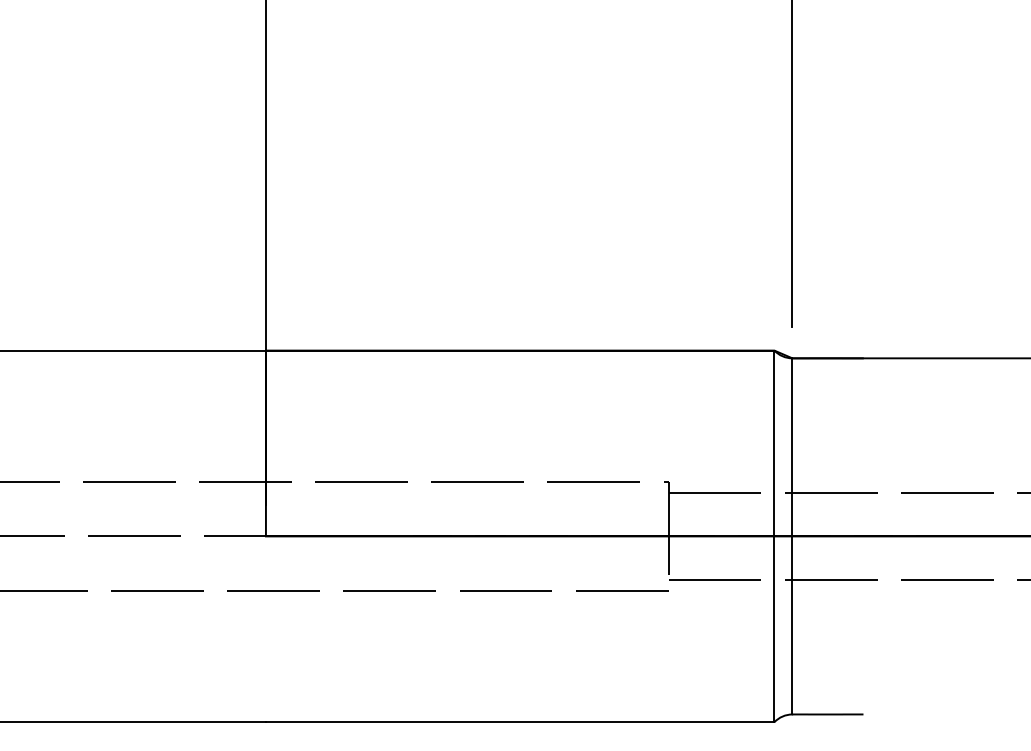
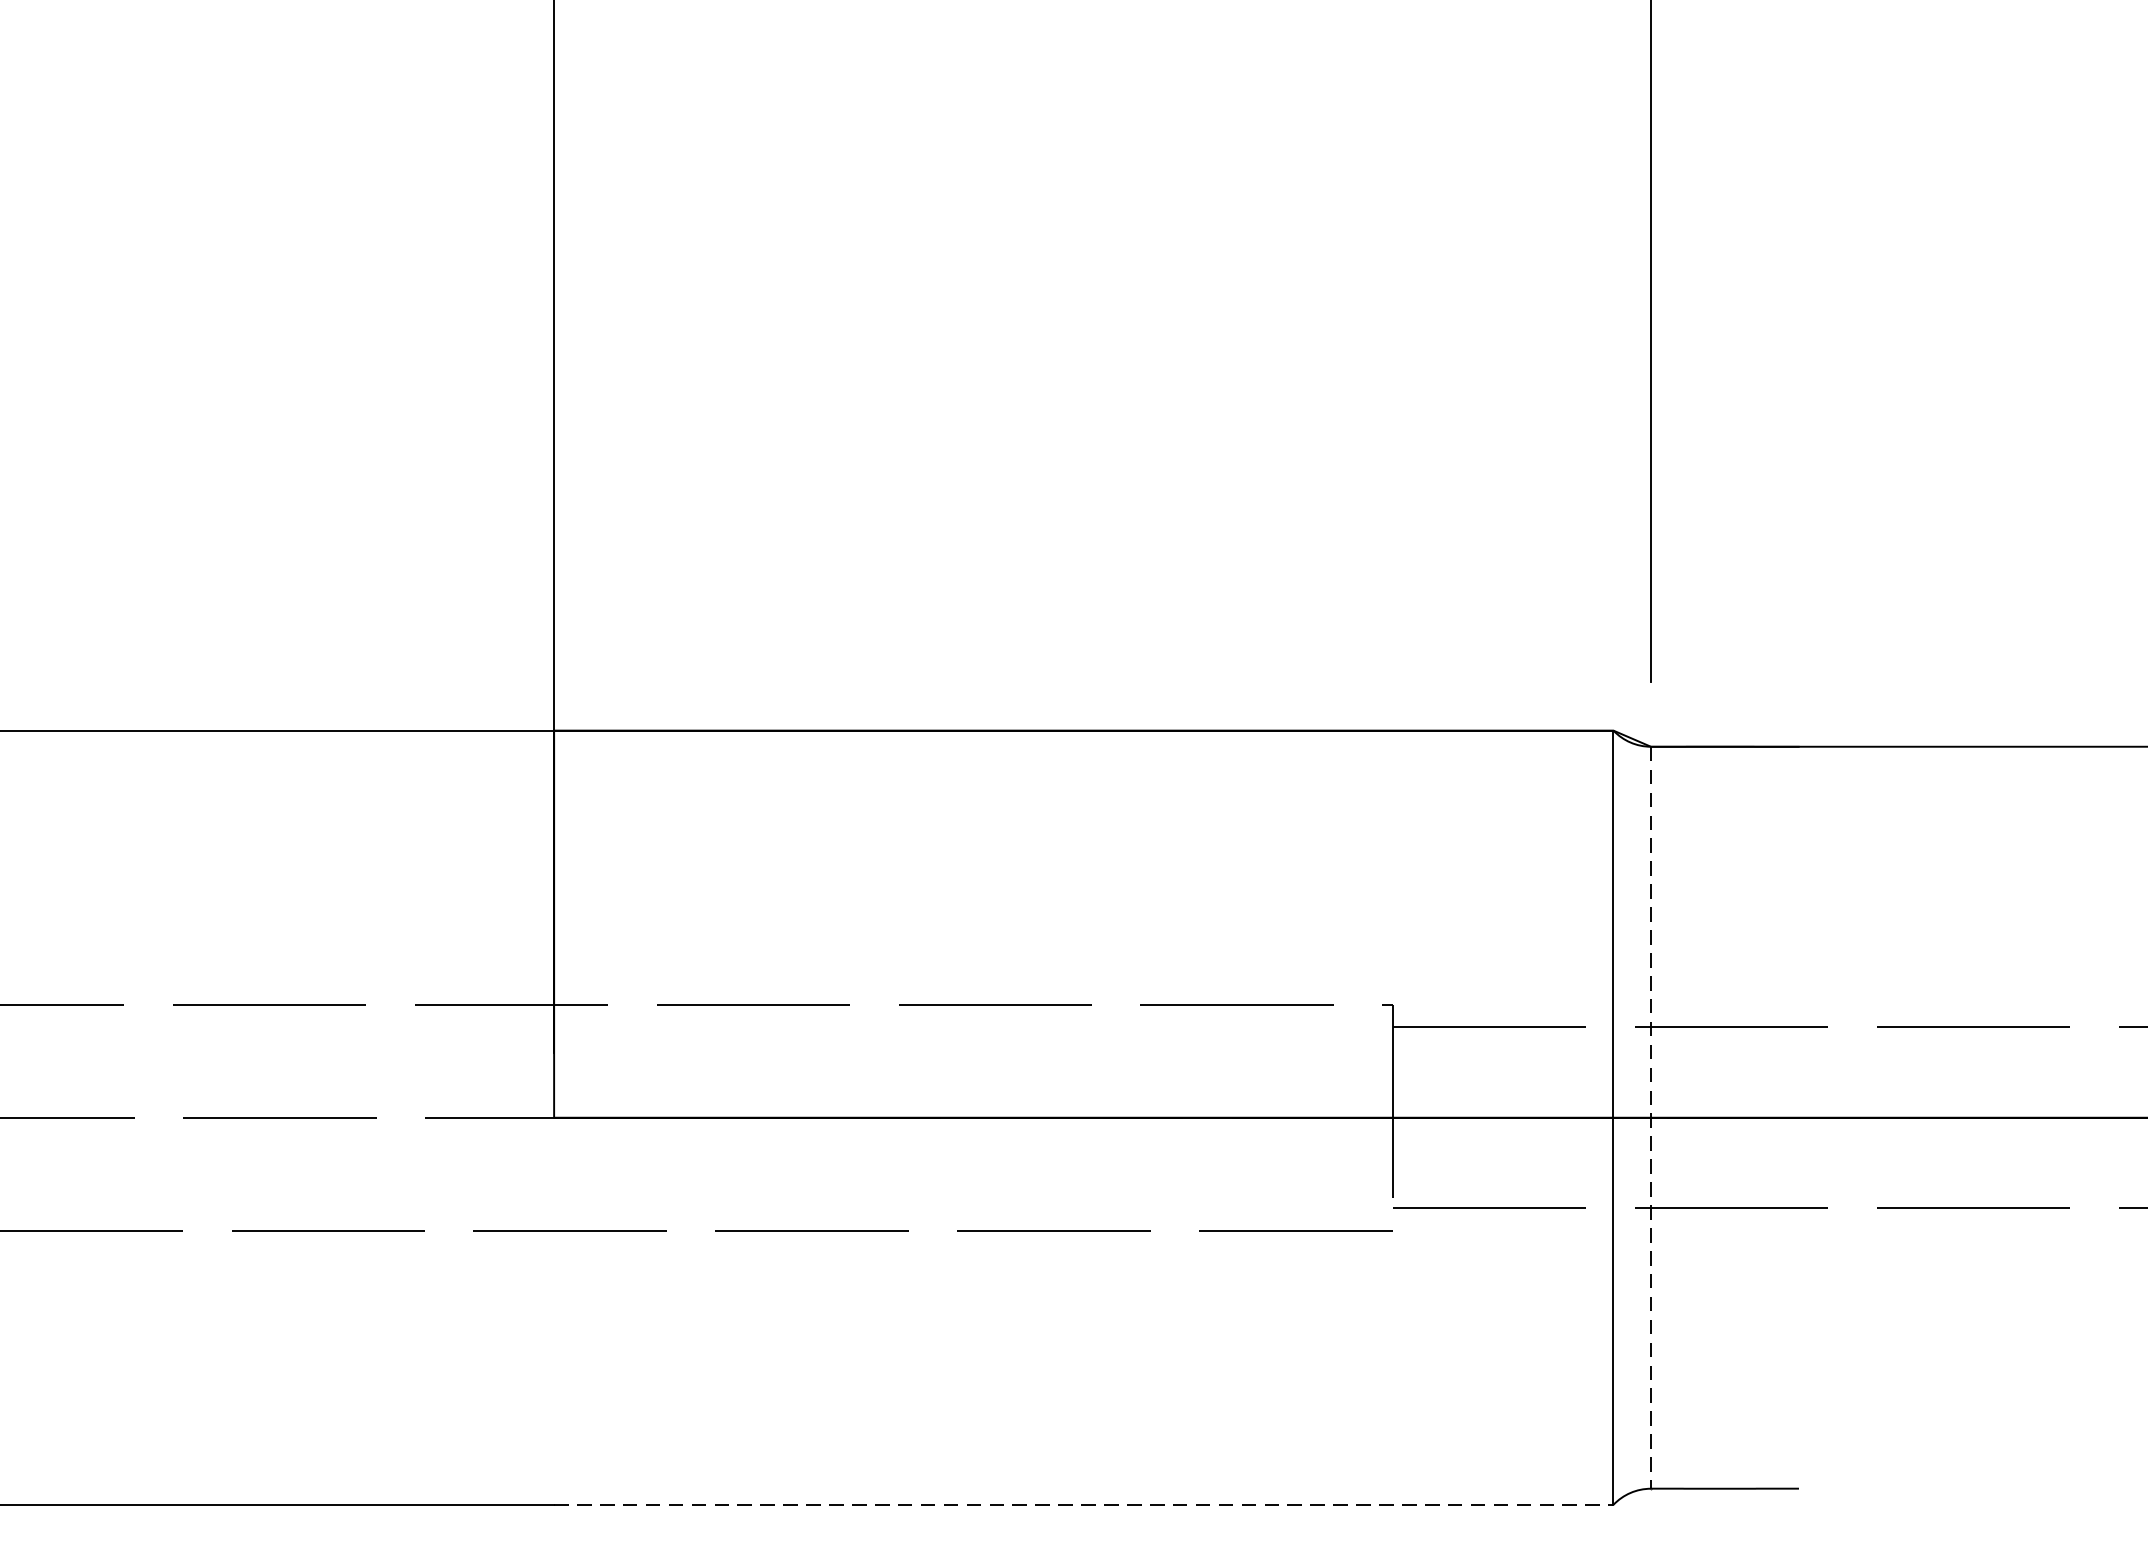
line: (792, 536) -> (1651, 1117), solid -> dashed
line: (520, 722) -> (1084, 1505), solid -> dashed

